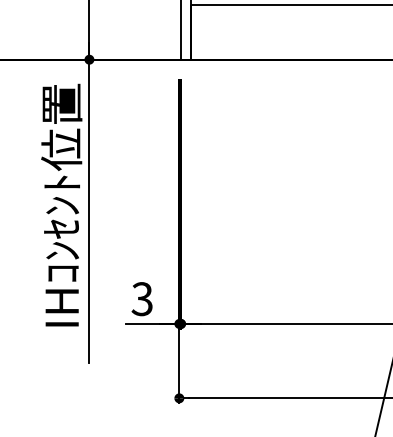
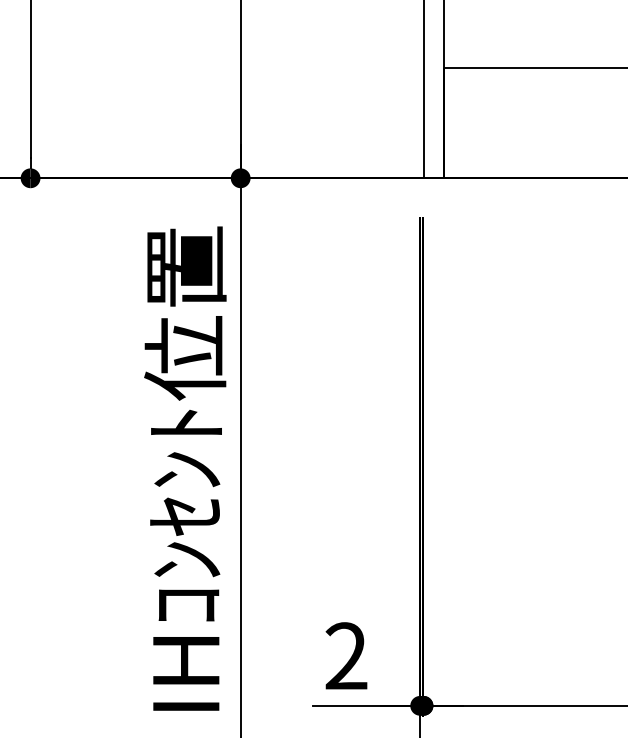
text: (141, 299) -> (344, 657), 3 -> 2

